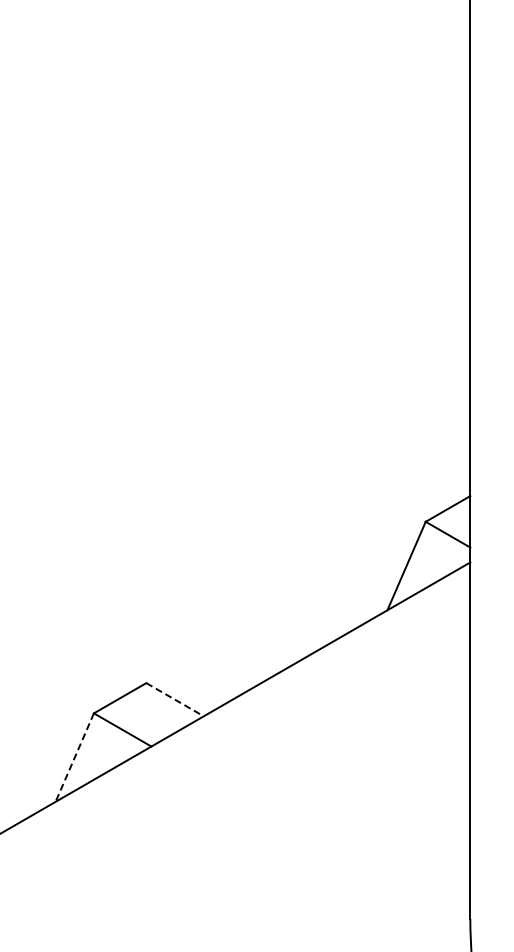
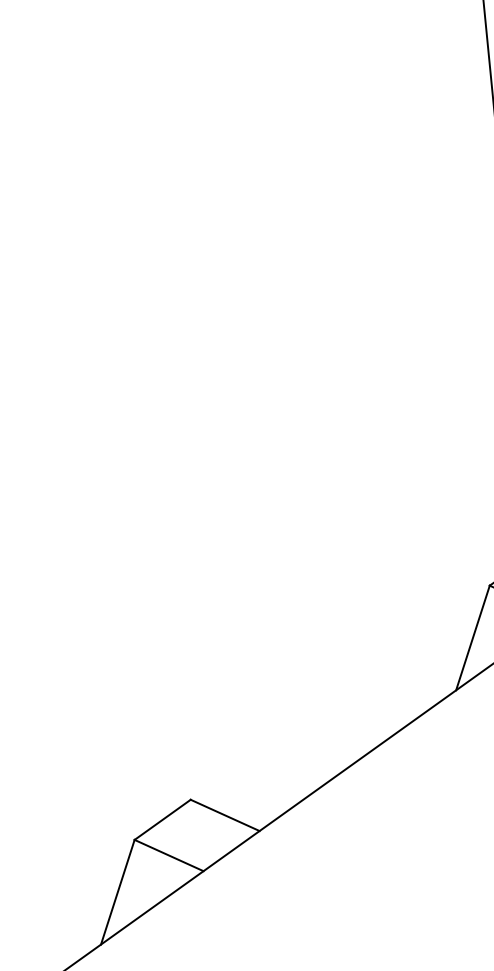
line: (175, 699) -> (225, 815), dashed -> solid
line: (74, 758) -> (117, 893), dashed -> solid

